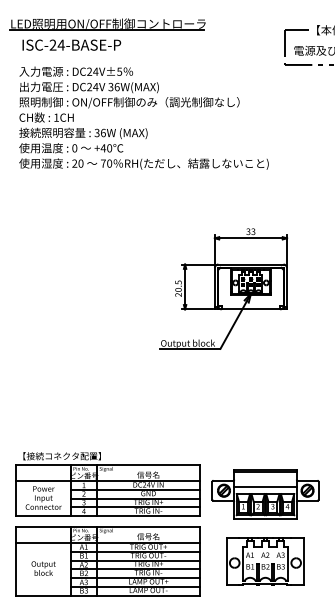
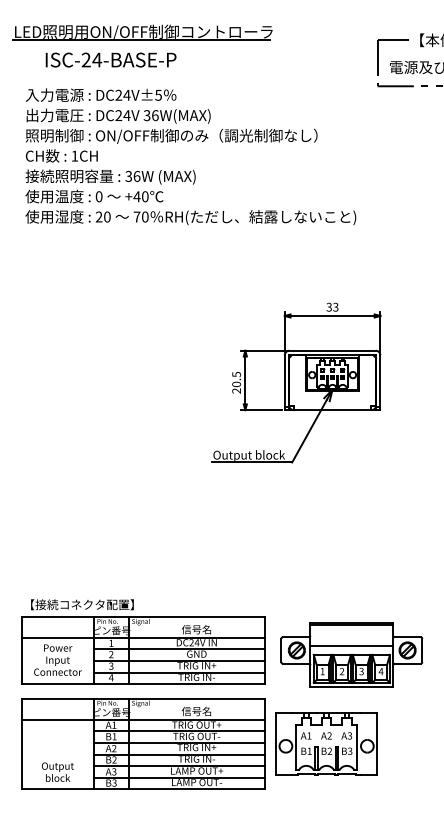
text: (71, 44) -> (110, 59), moved
part: (265, 561) -> (326, 744), moved
text: (43, 568) -> (57, 772), moved

